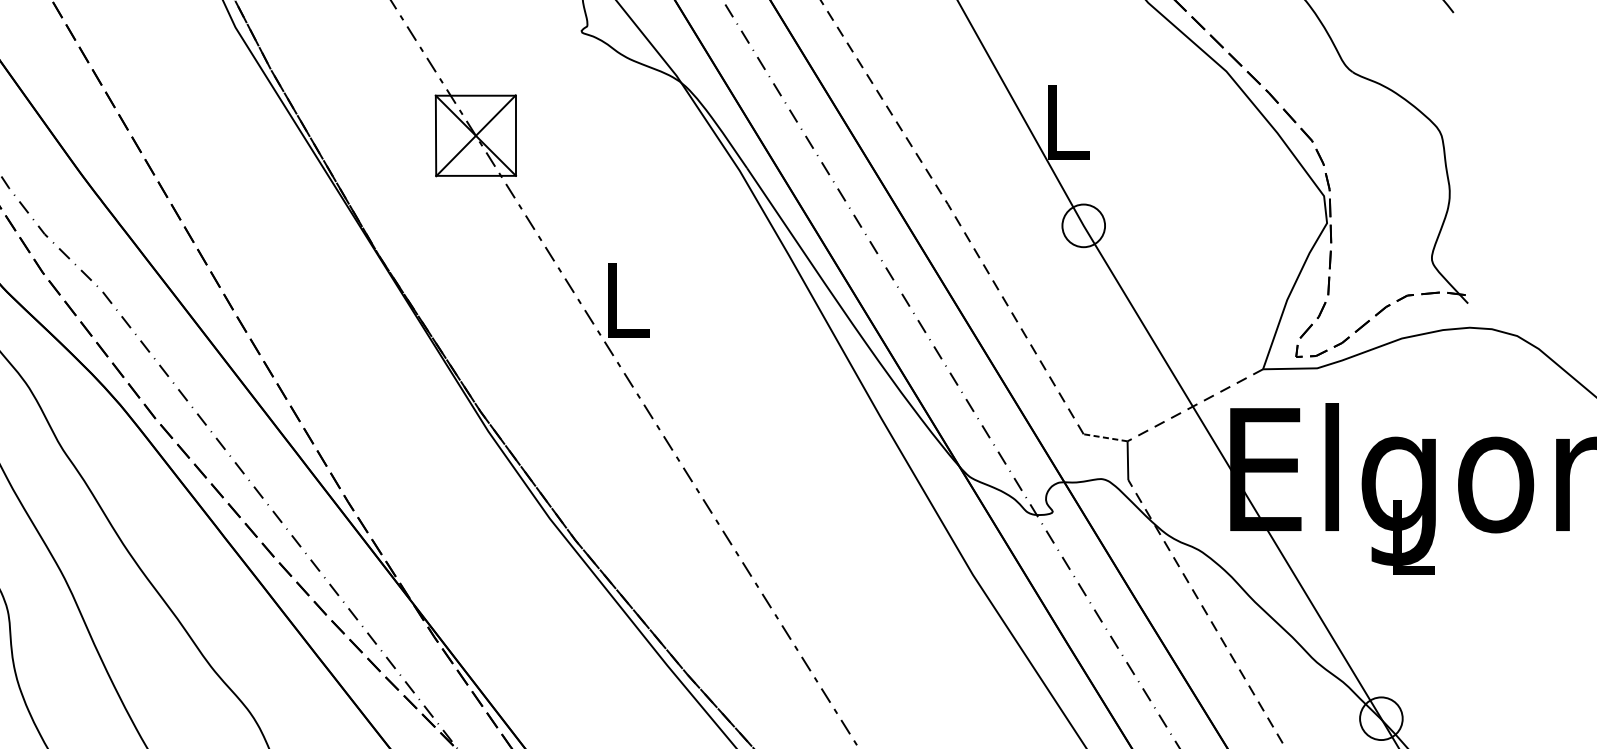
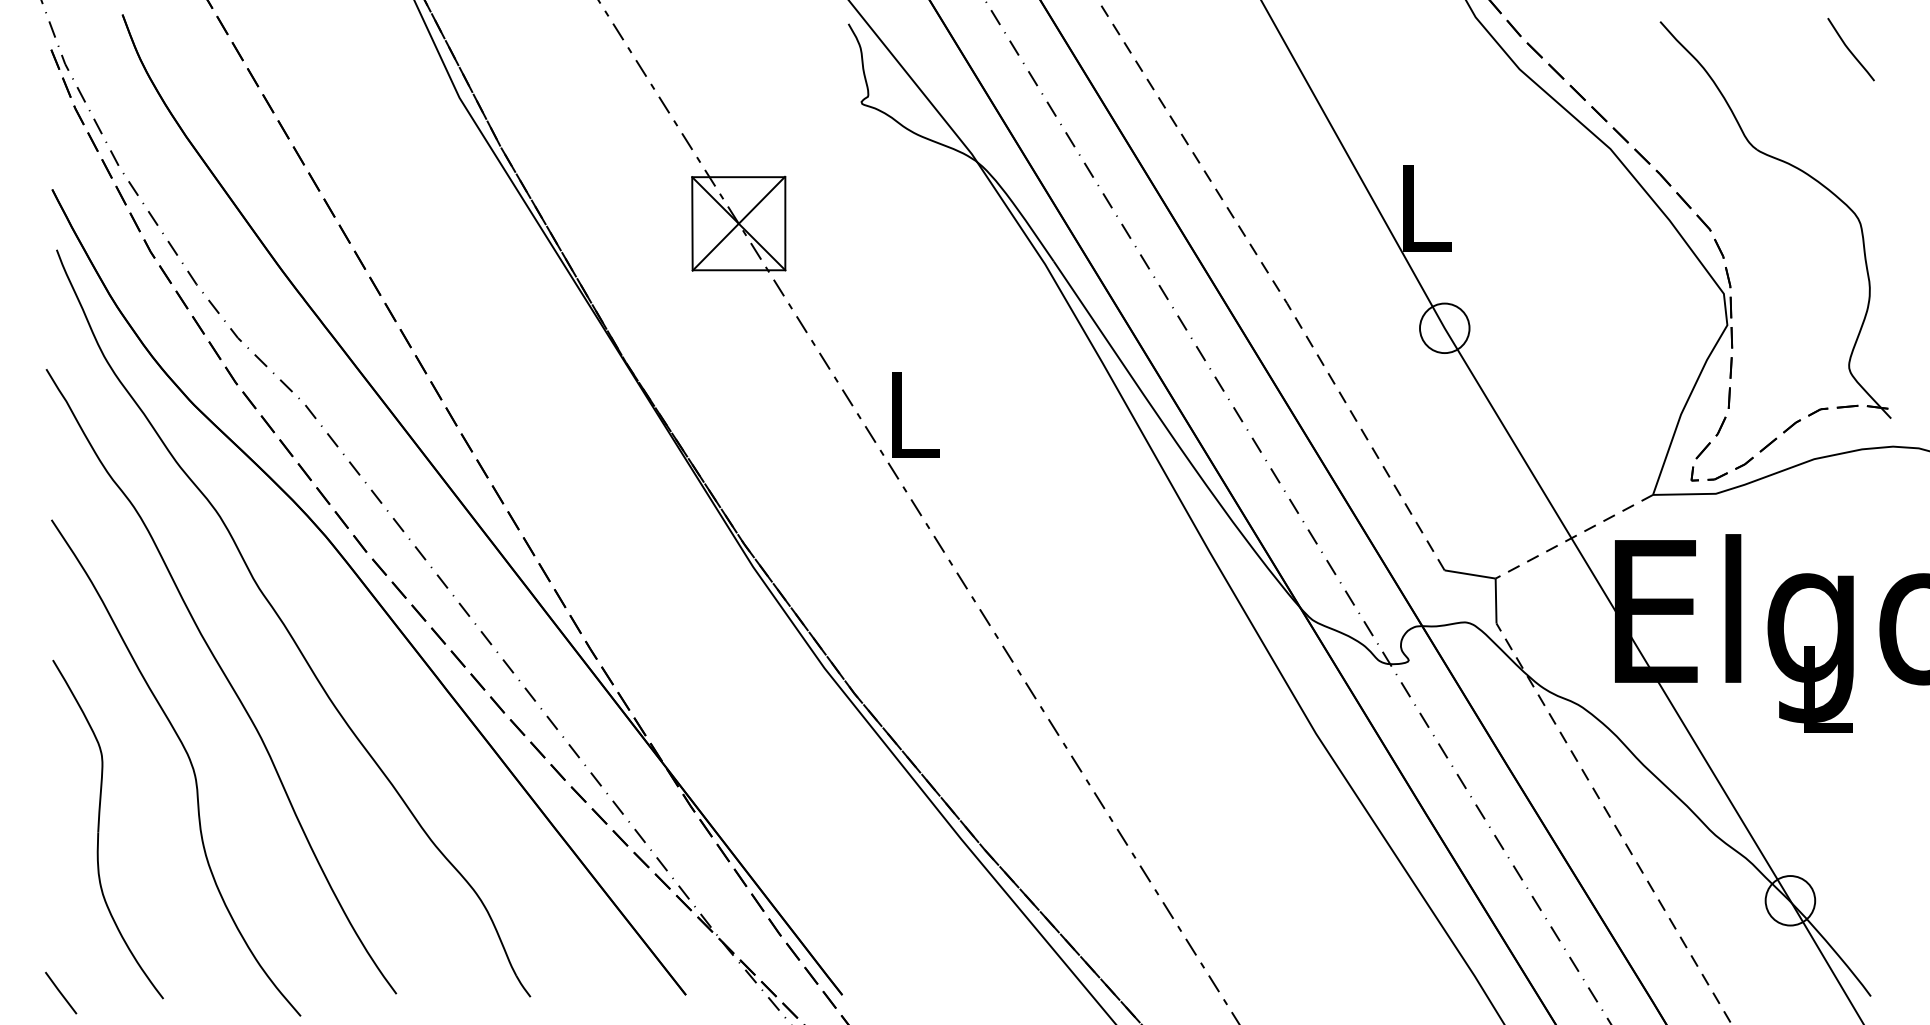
line: (1105, 437) -> (1470, 574), dashed -> solid

